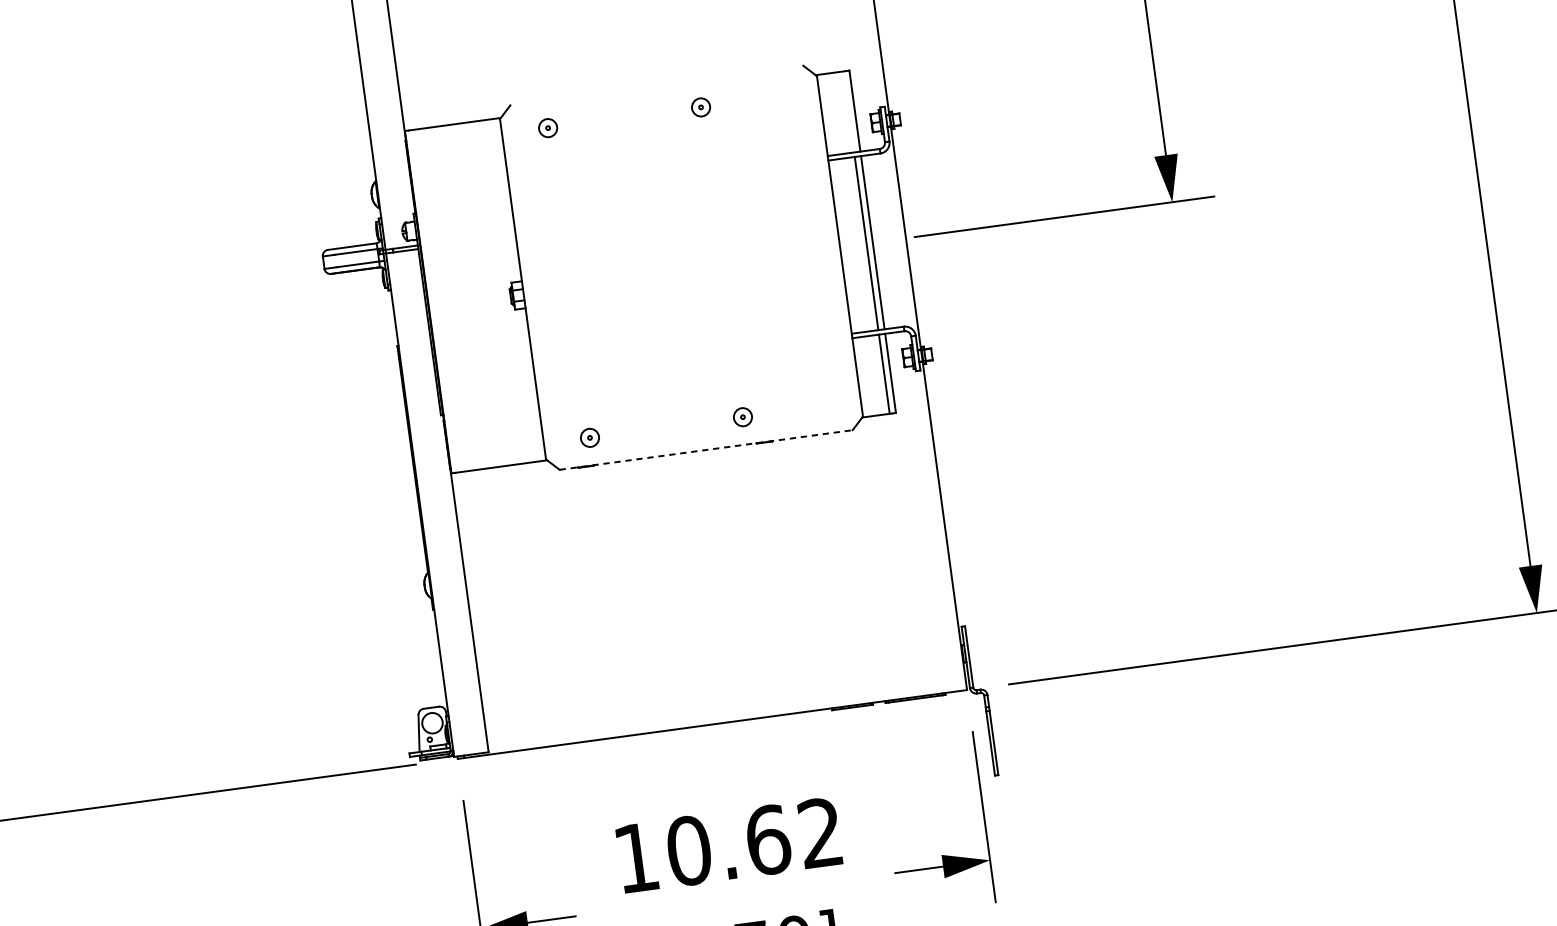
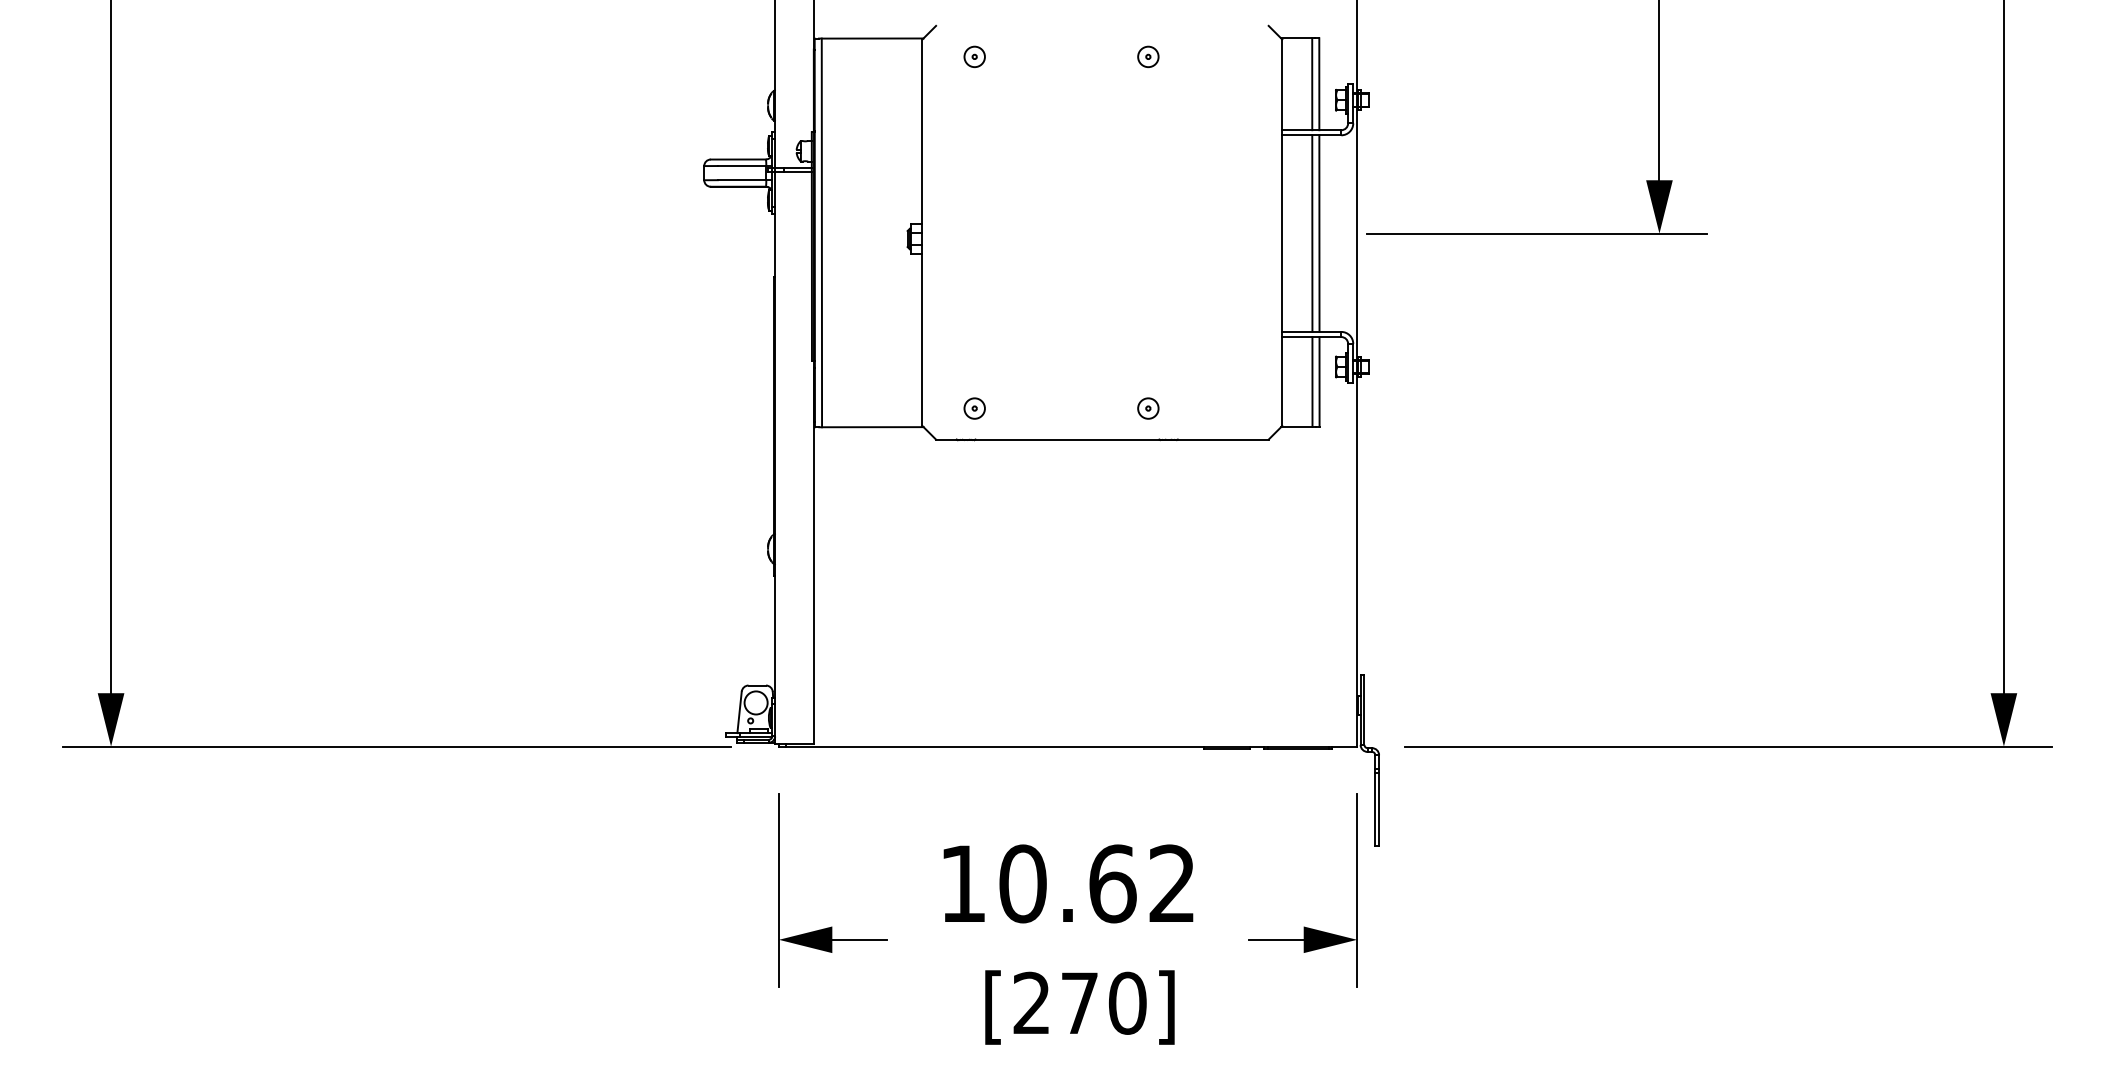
line: (848, 112) -> (1312, 84), added
line: (434, 301) -> (821, 232), added
line: (706, 449) -> (1102, 439), dashed -> solid

